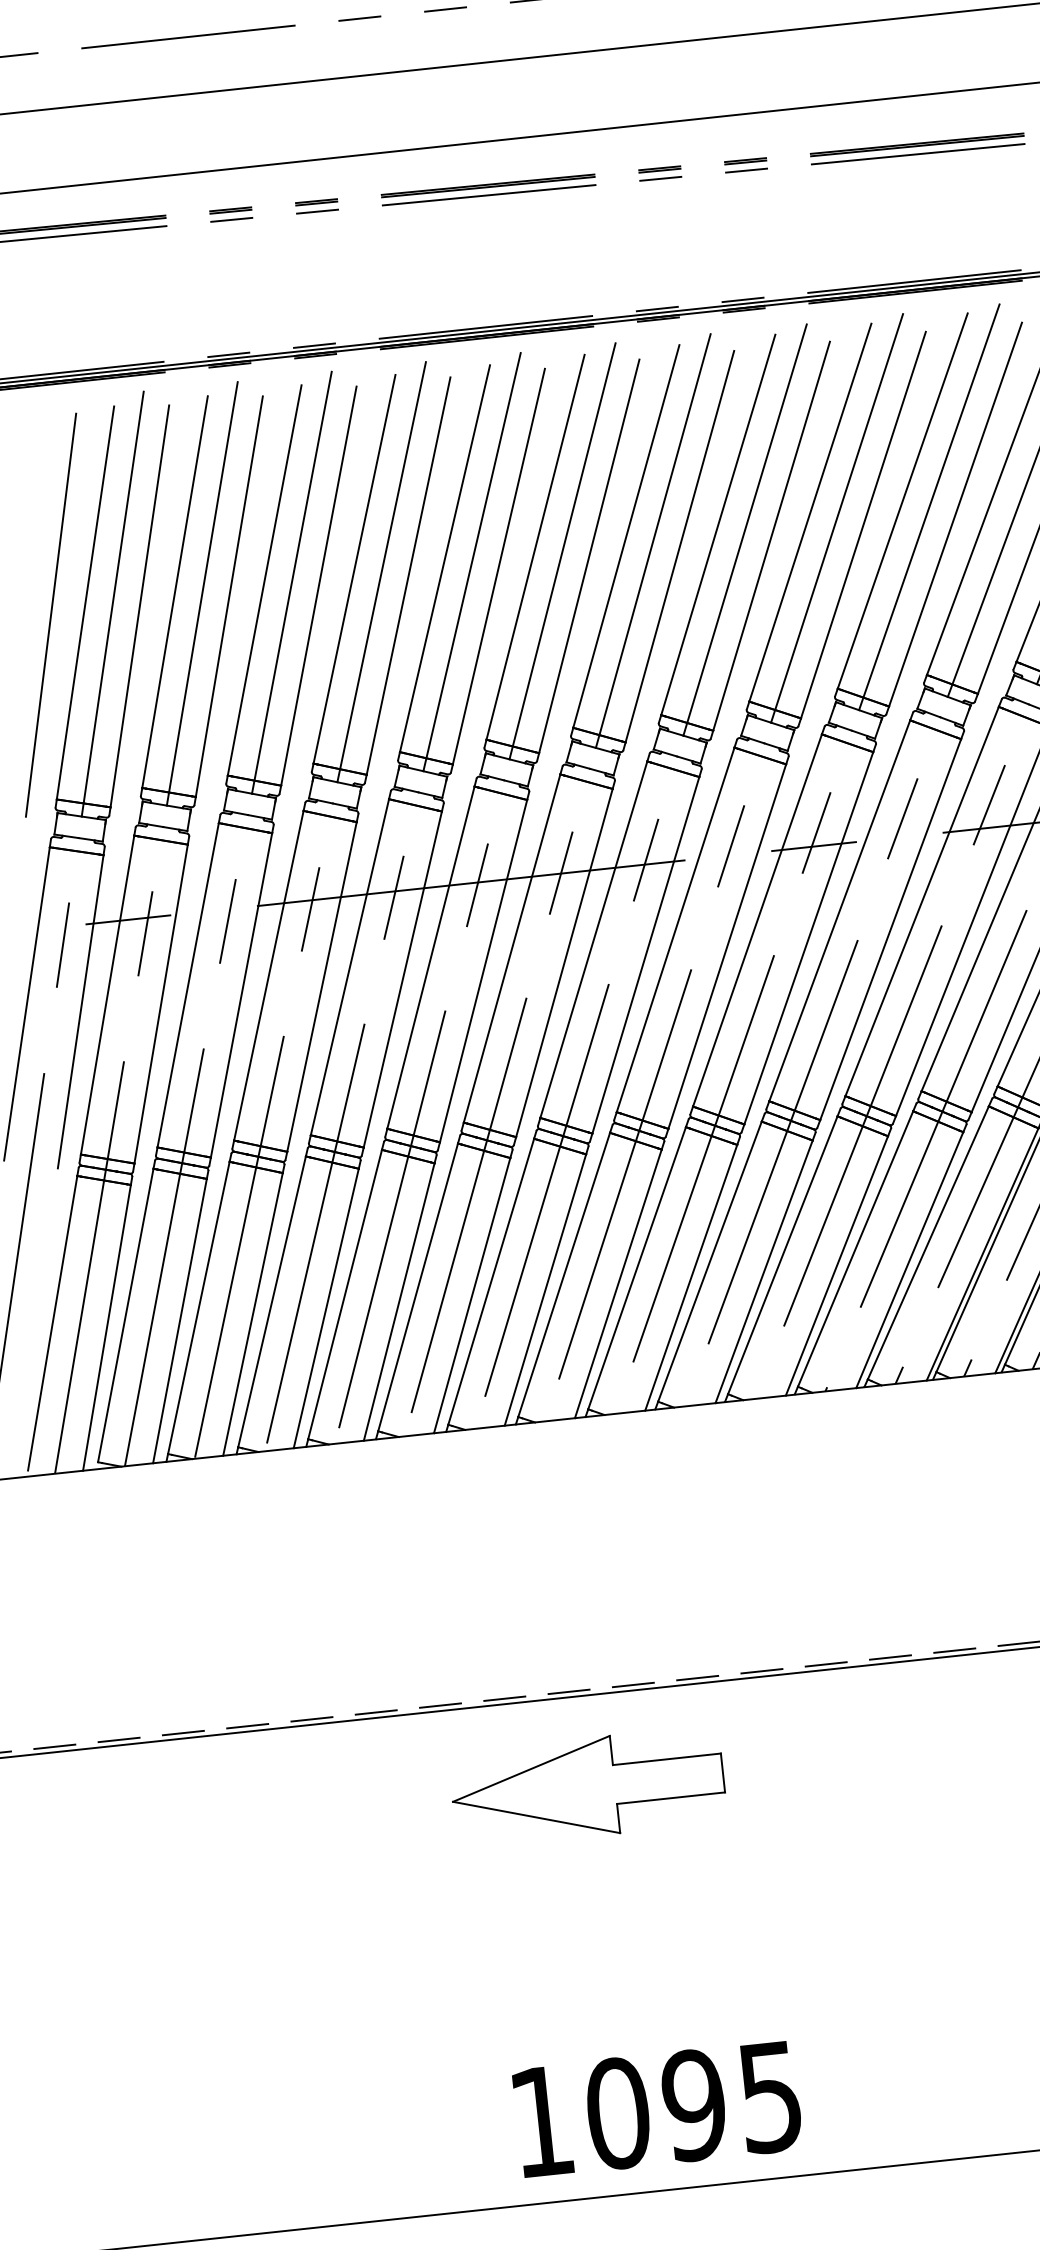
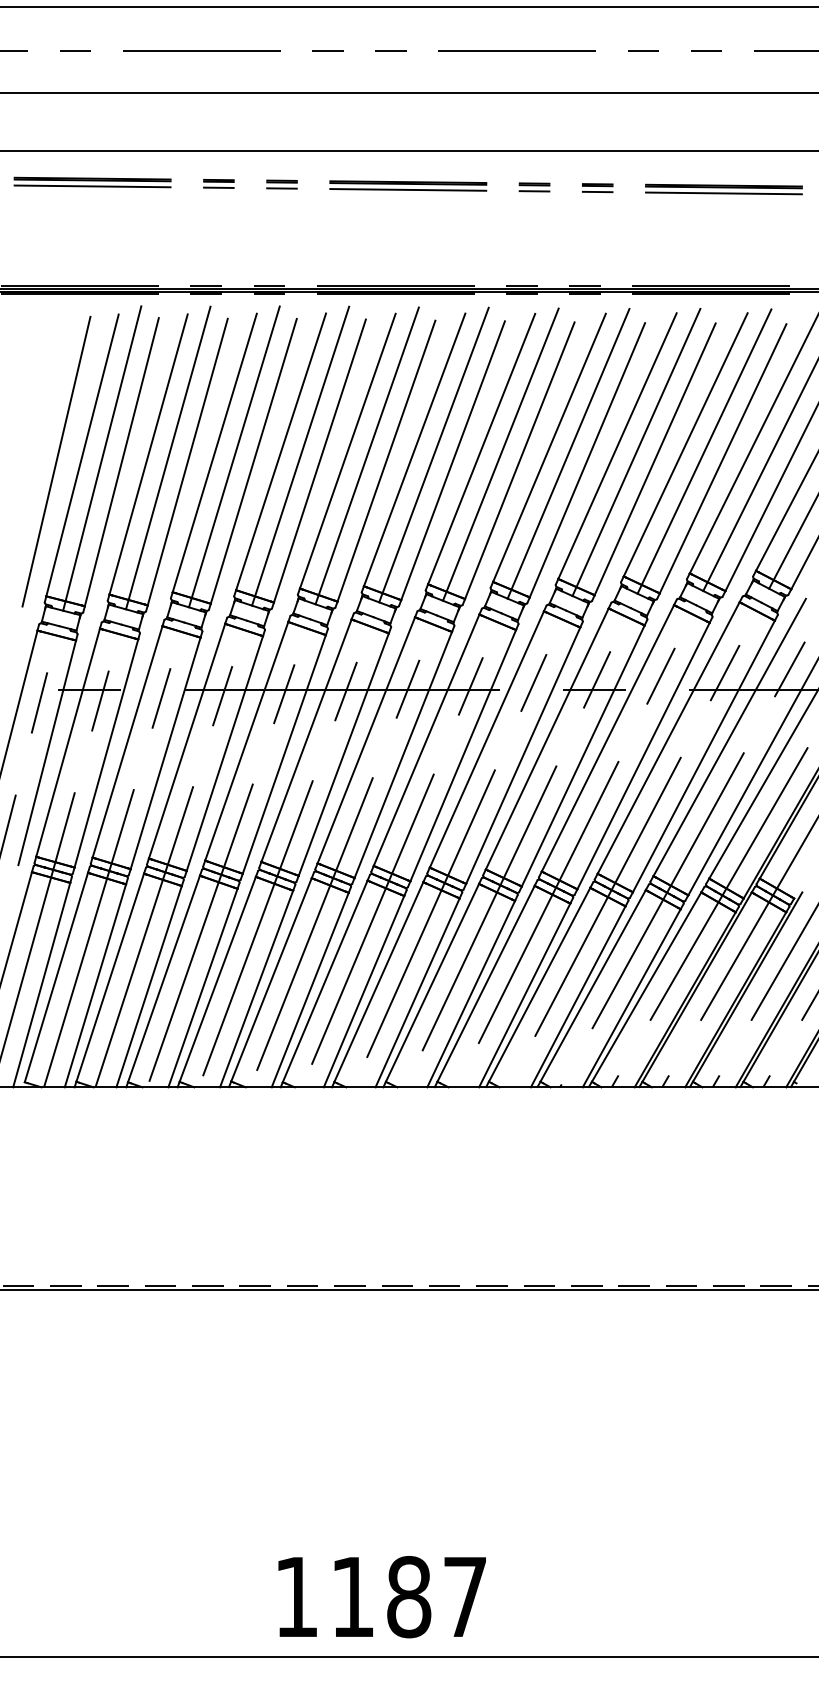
part: (586, 1786) -> (355, 1356), removed
text: (692, 2106) -> (407, 1597), 1095 -> 1187

